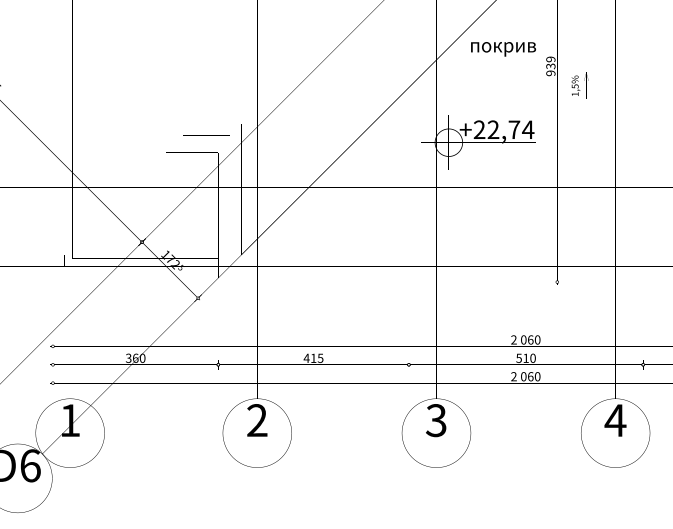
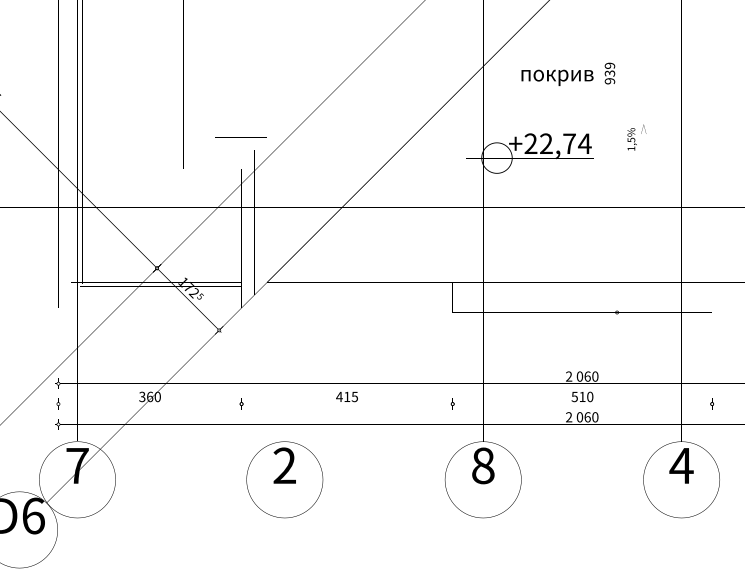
text: (503, 49) -> (557, 78), moved
text: (579, 85) -> (636, 139), moved
text: (70, 420) -> (77, 465), 1 -> 7
text: (436, 420) -> (483, 465), 3 -> 8

